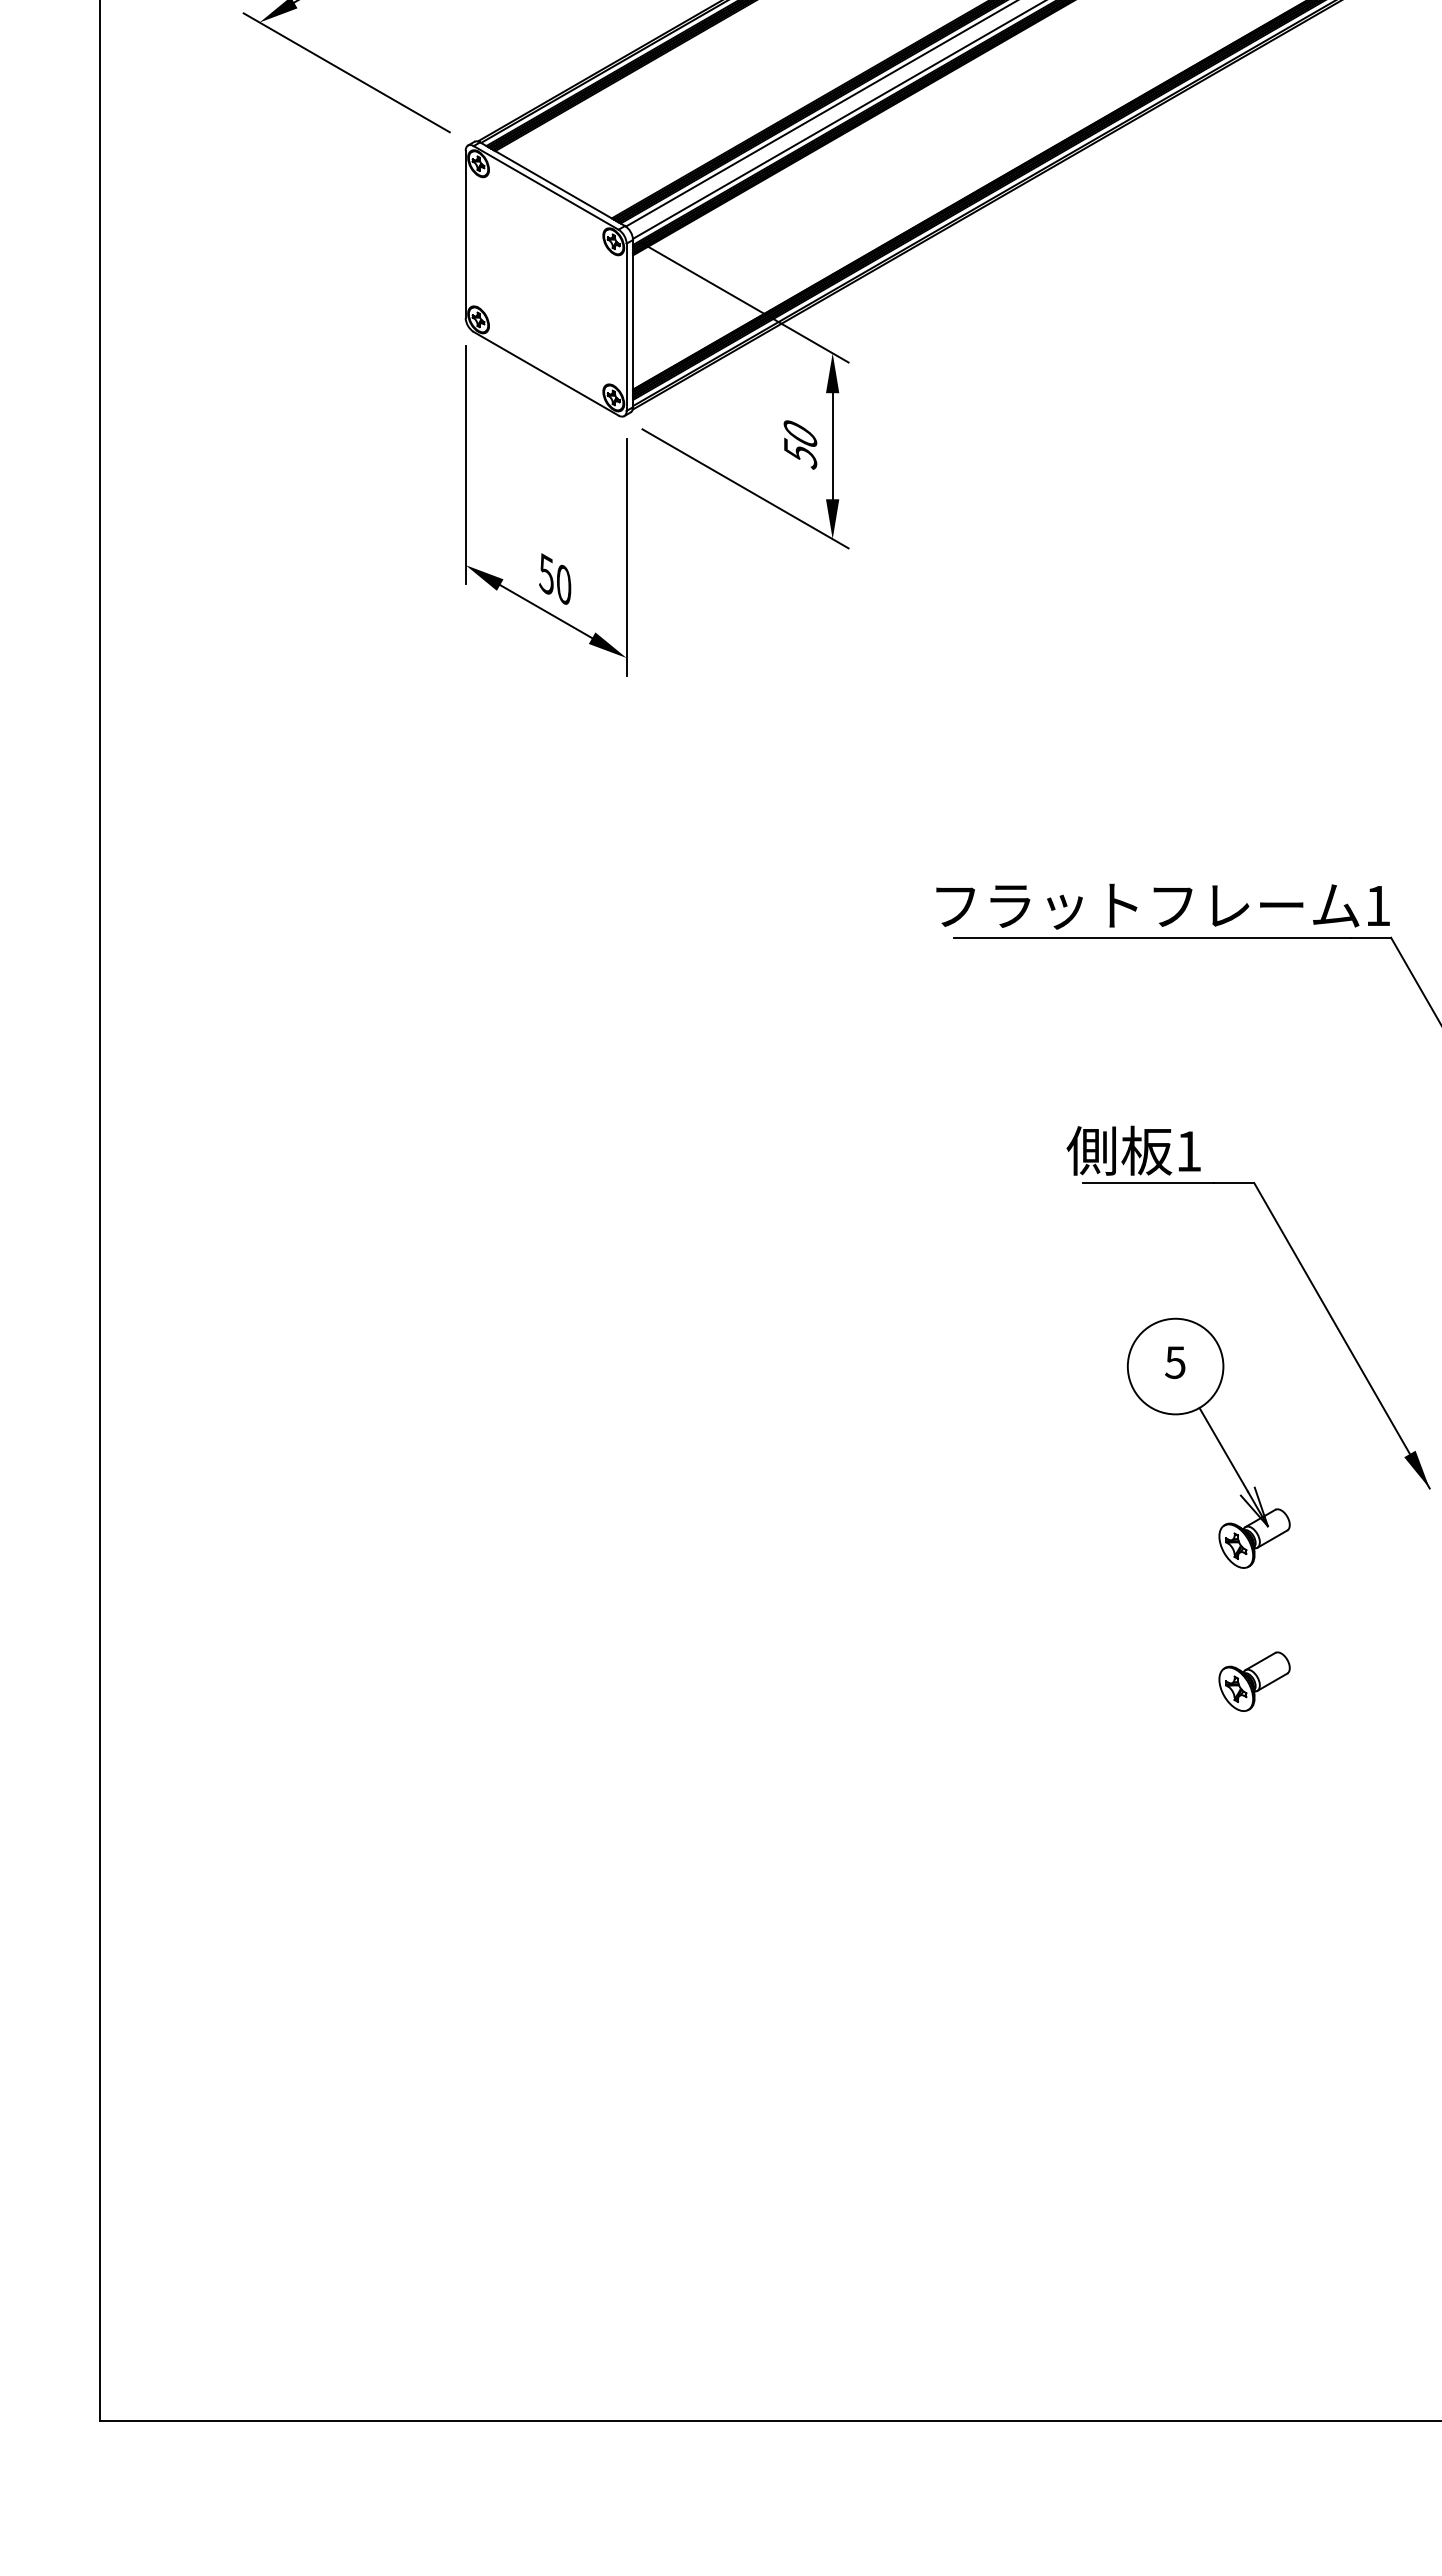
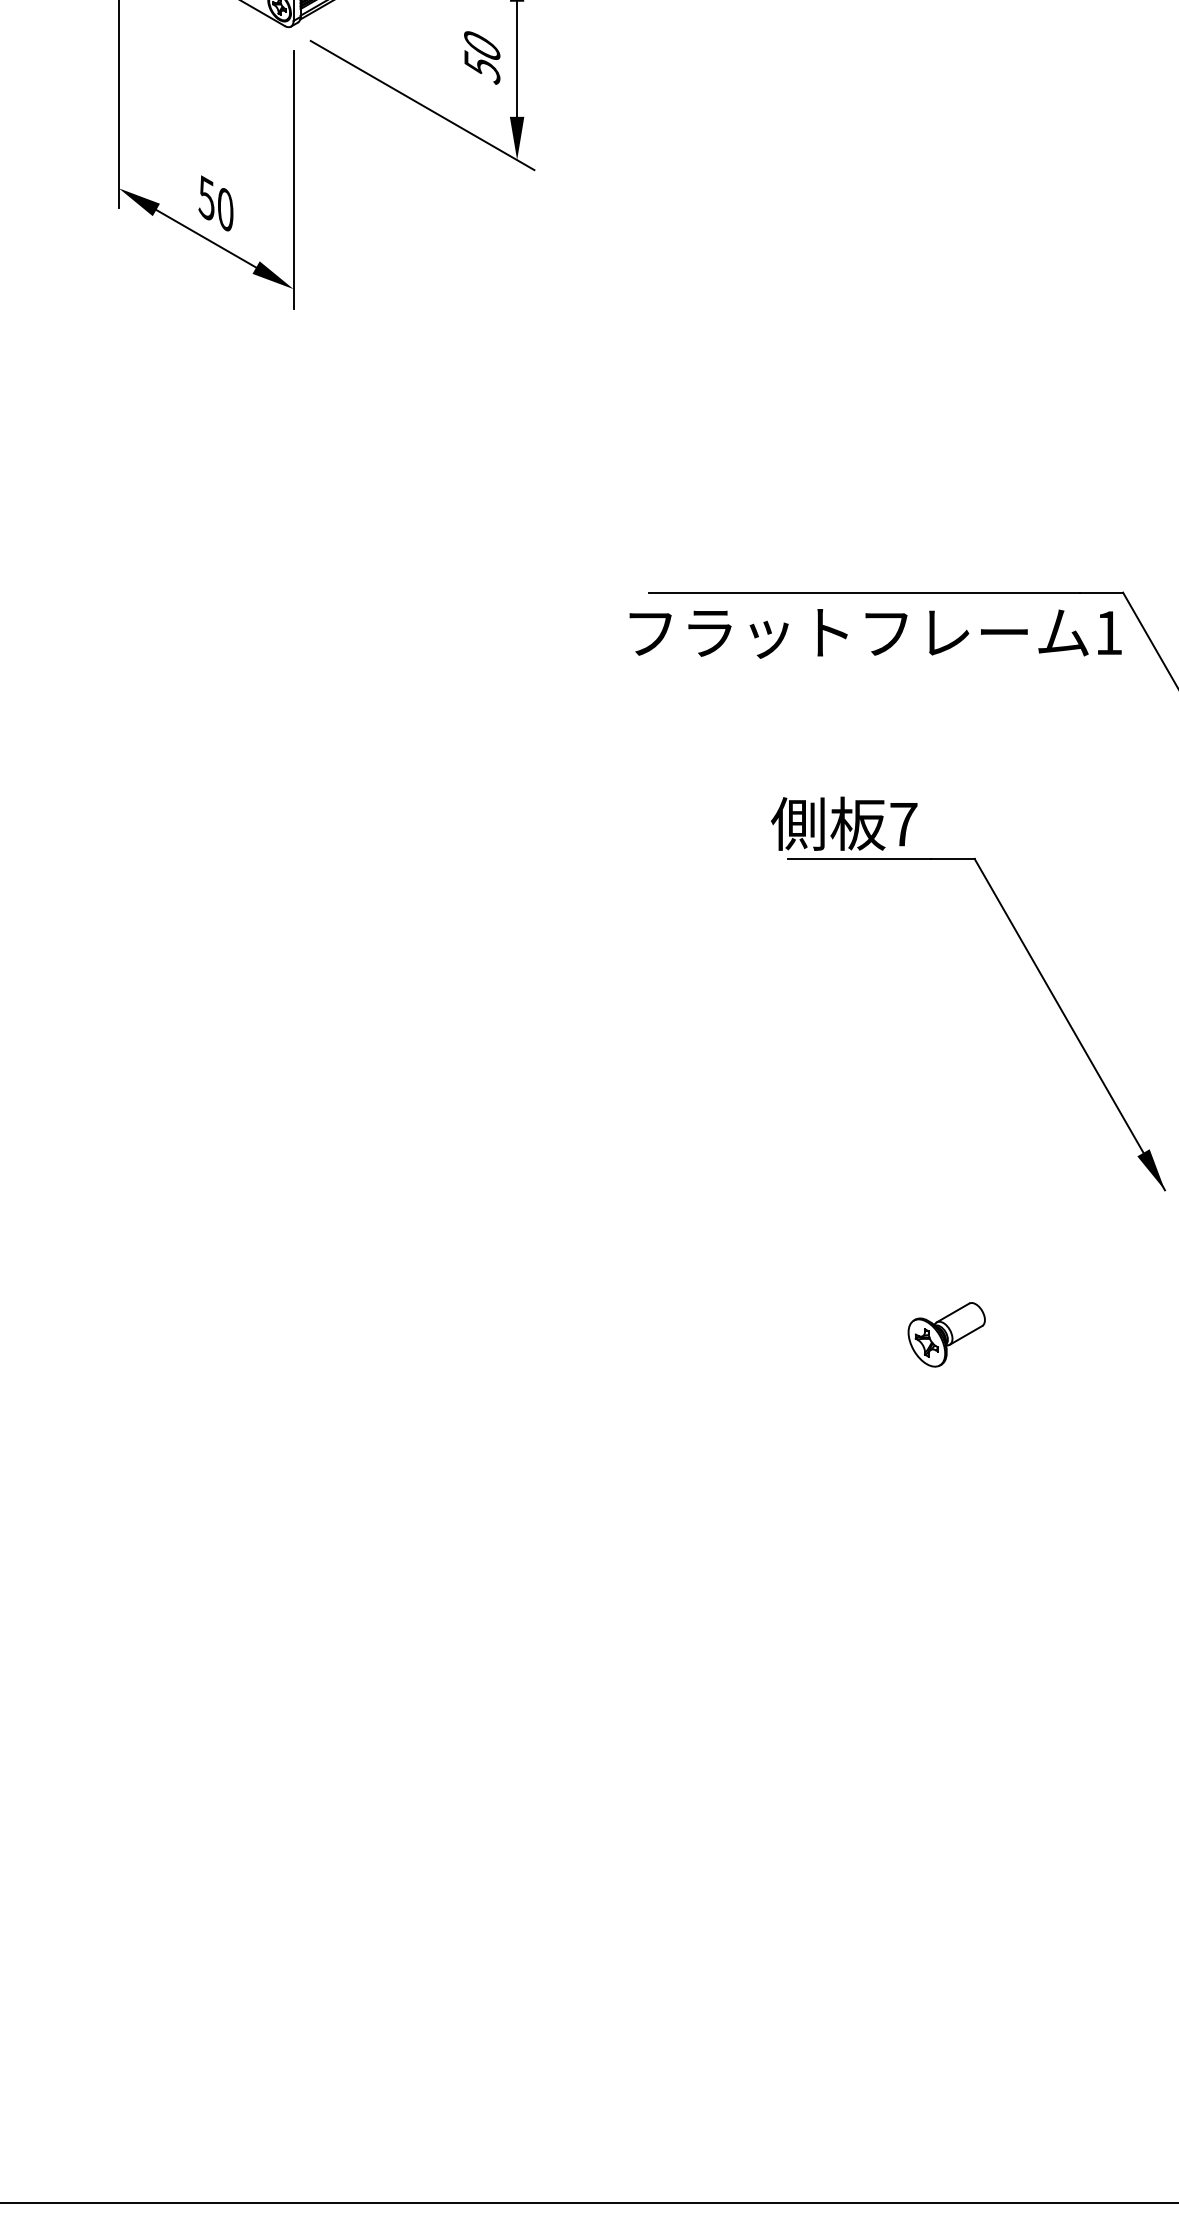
text: (1162, 906) -> (875, 633), moved
text: (1188, 1151) -> (903, 824), 1 -> 7
part: (1216, 1439) -> (933, 1137), removed
part: (1254, 1681) -> (946, 1334), moved

